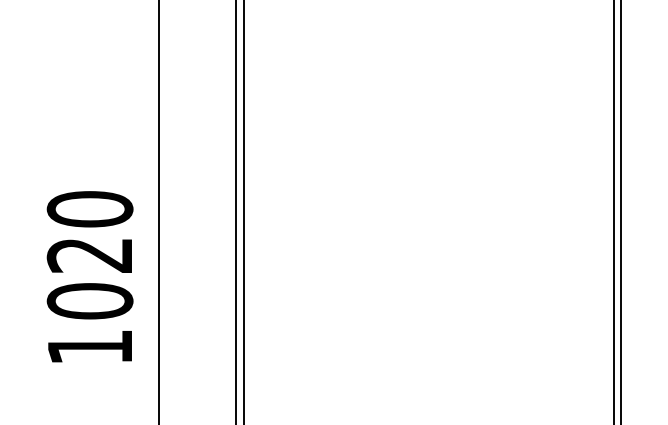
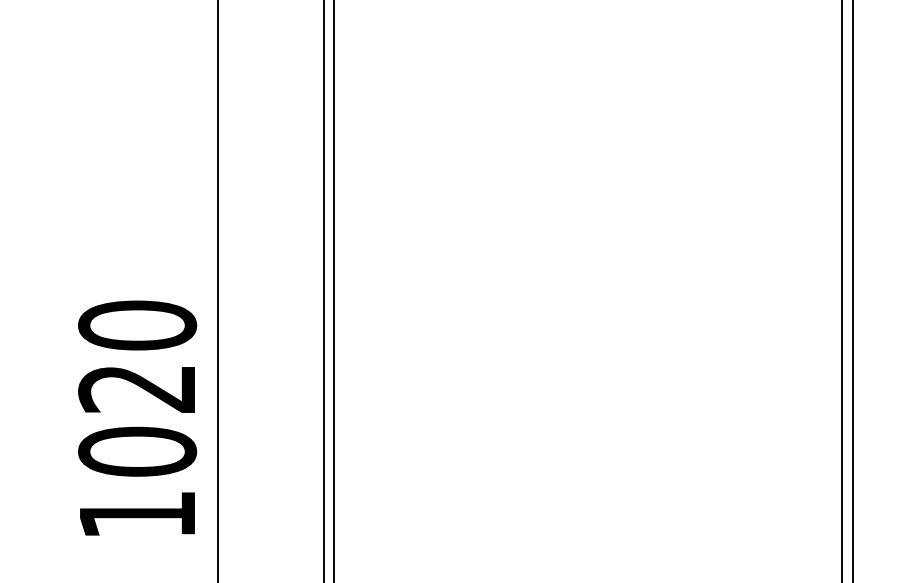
text: (89, 276) -> (136, 417), moved

